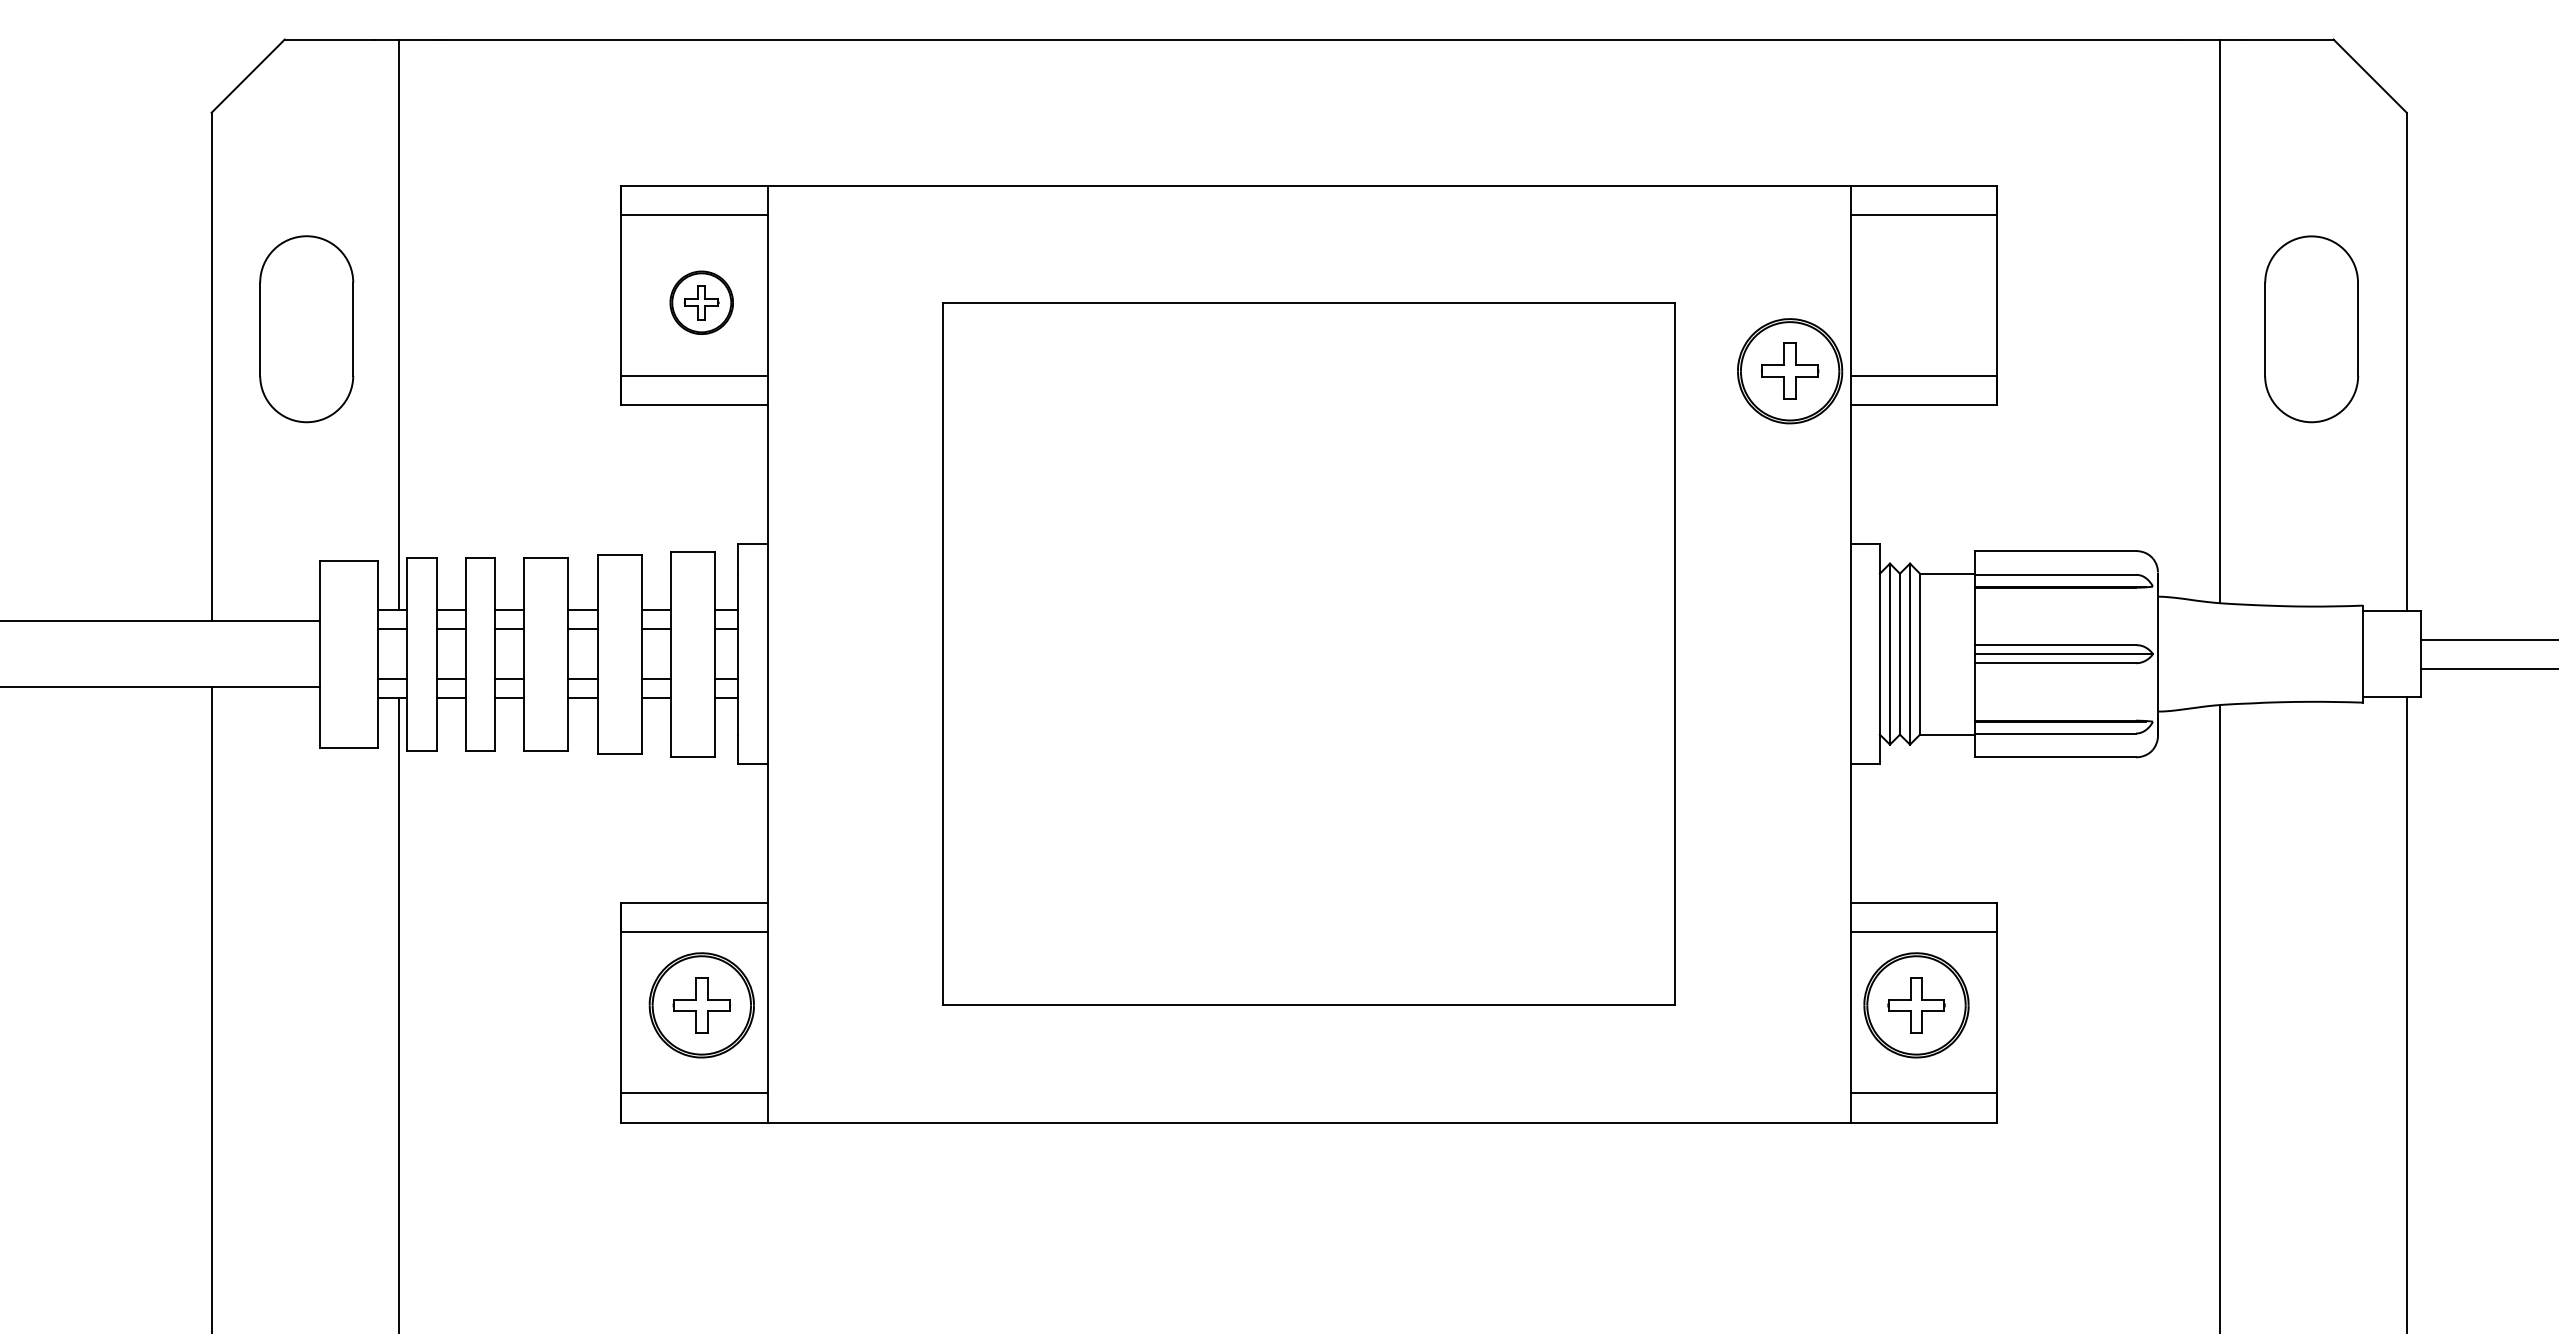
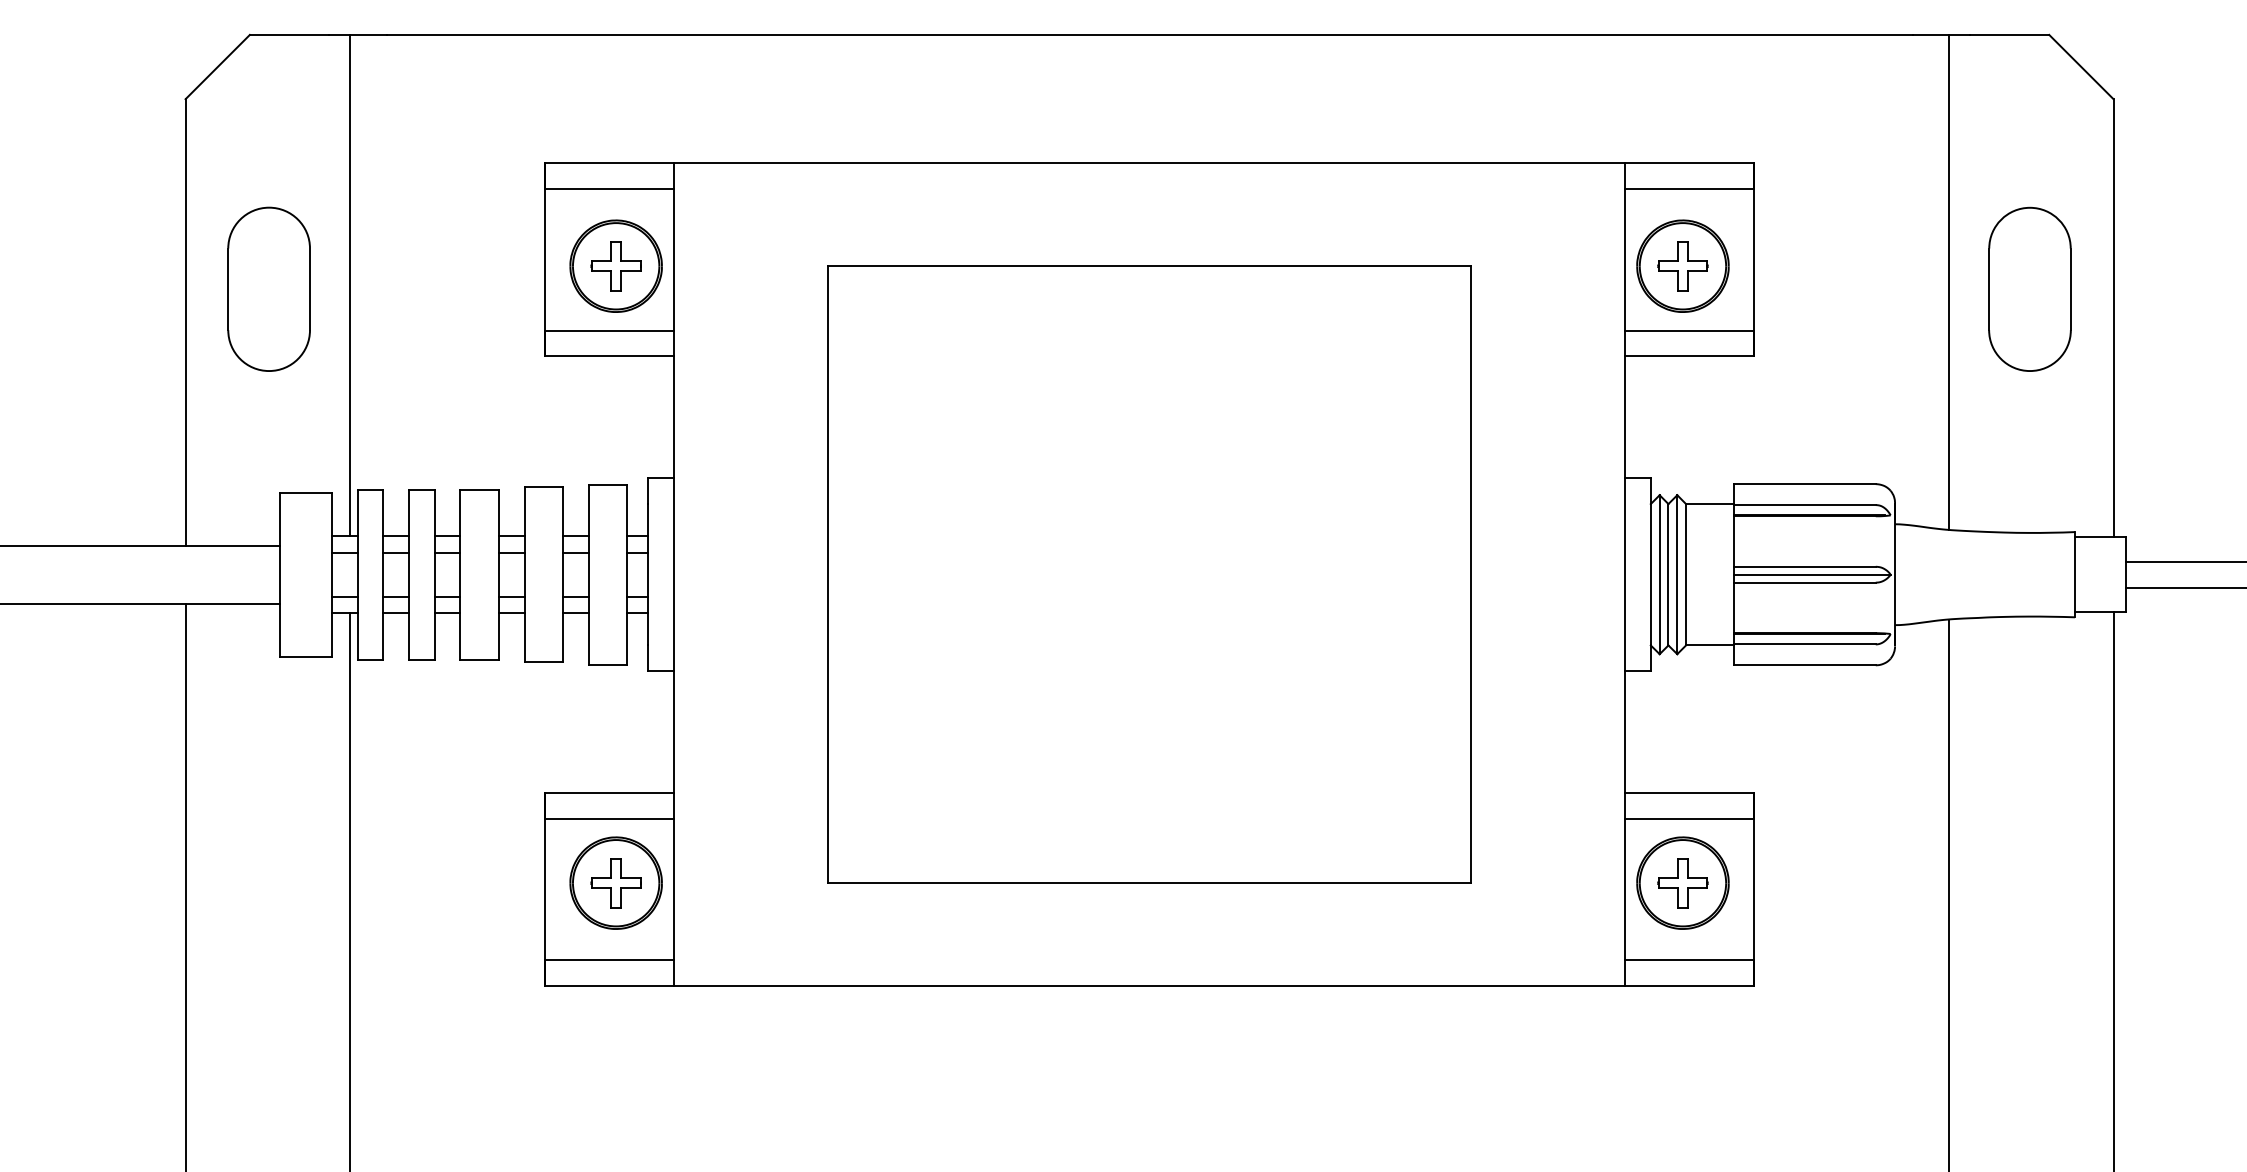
part: (701, 302) -> (615, 265), size x1.67
part: (1789, 370) -> (1682, 265), moved

